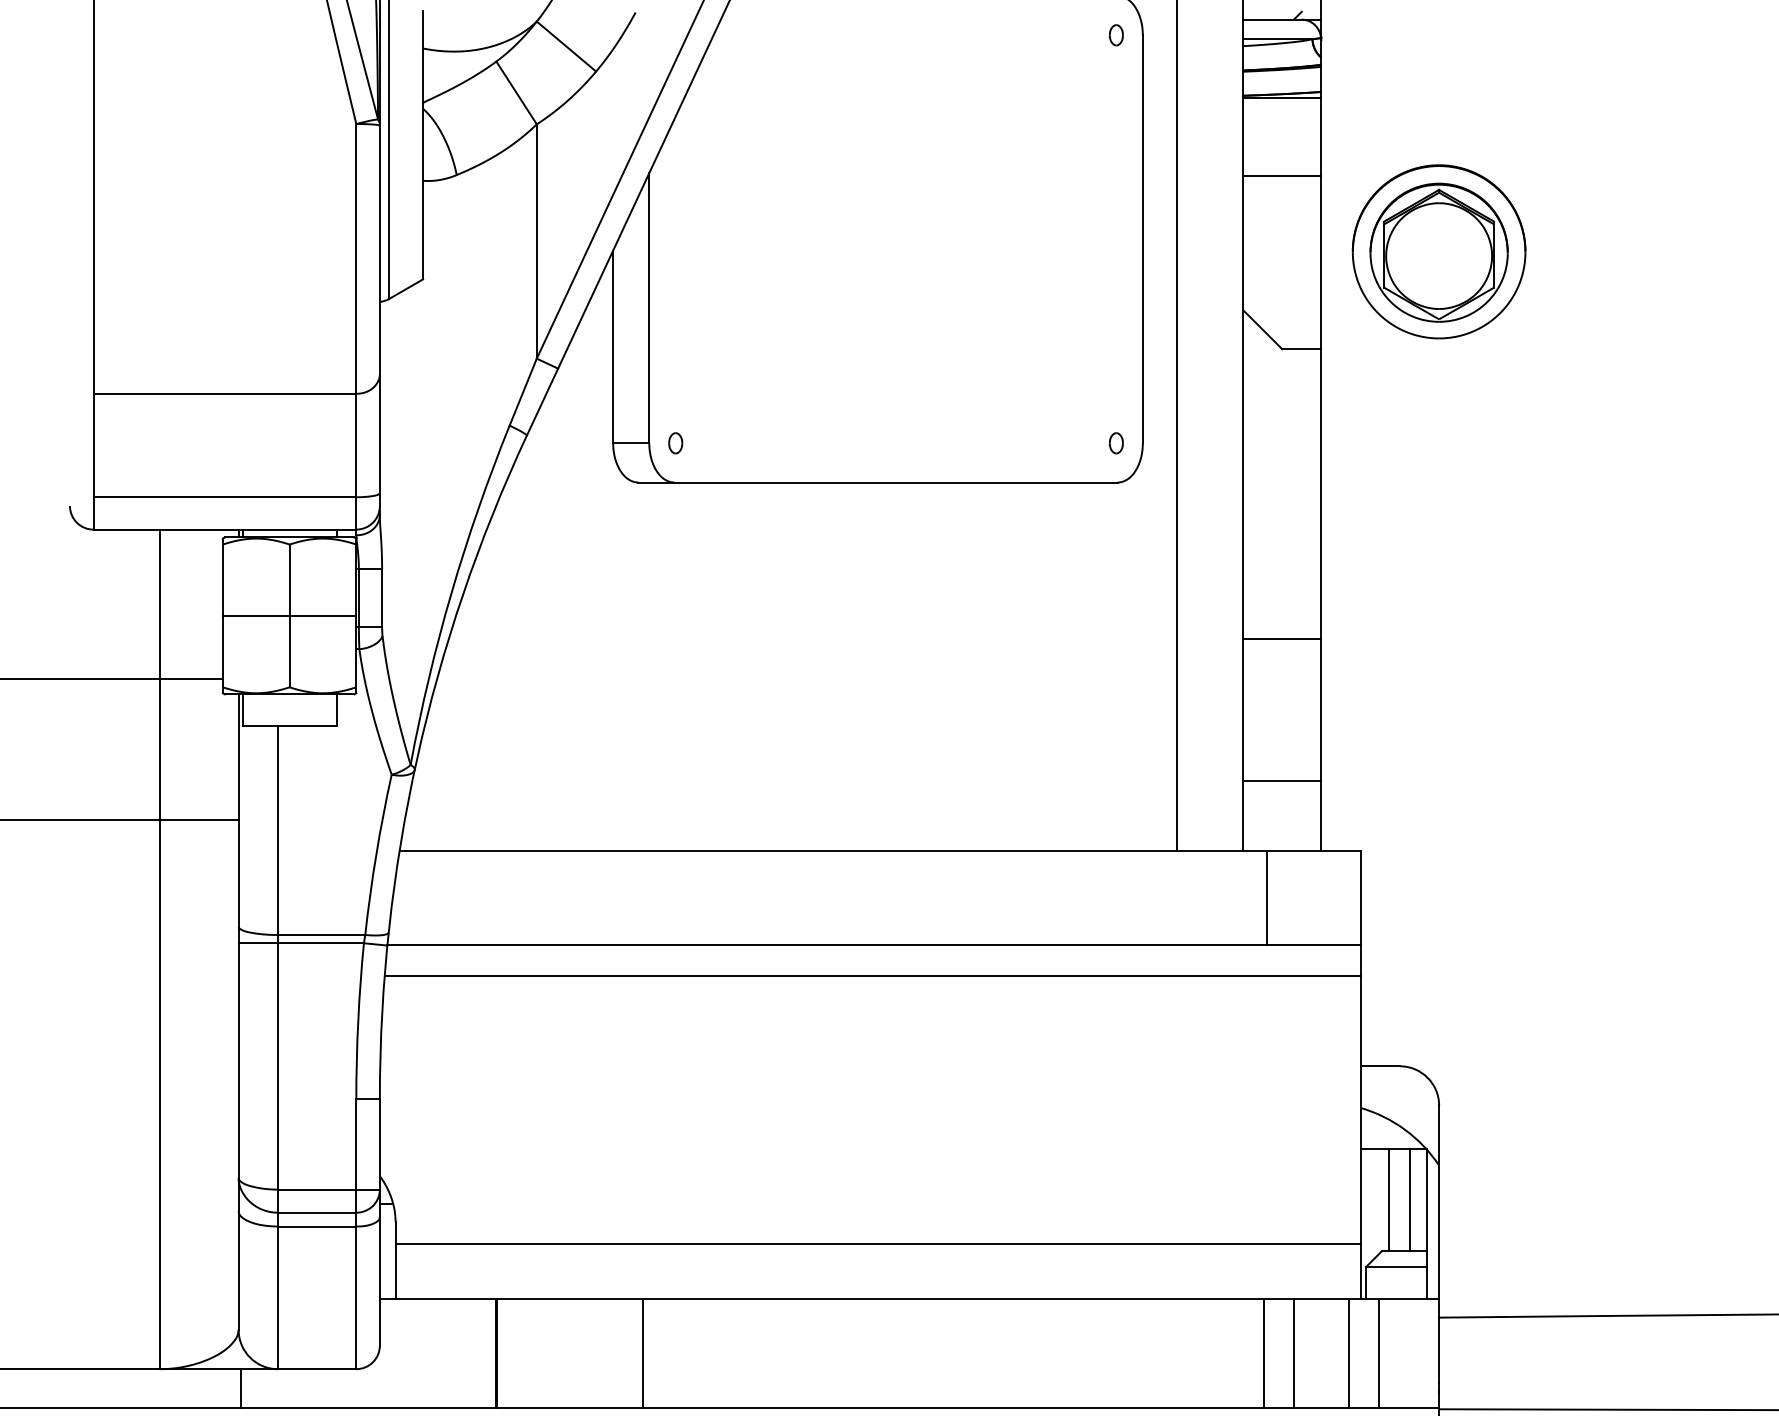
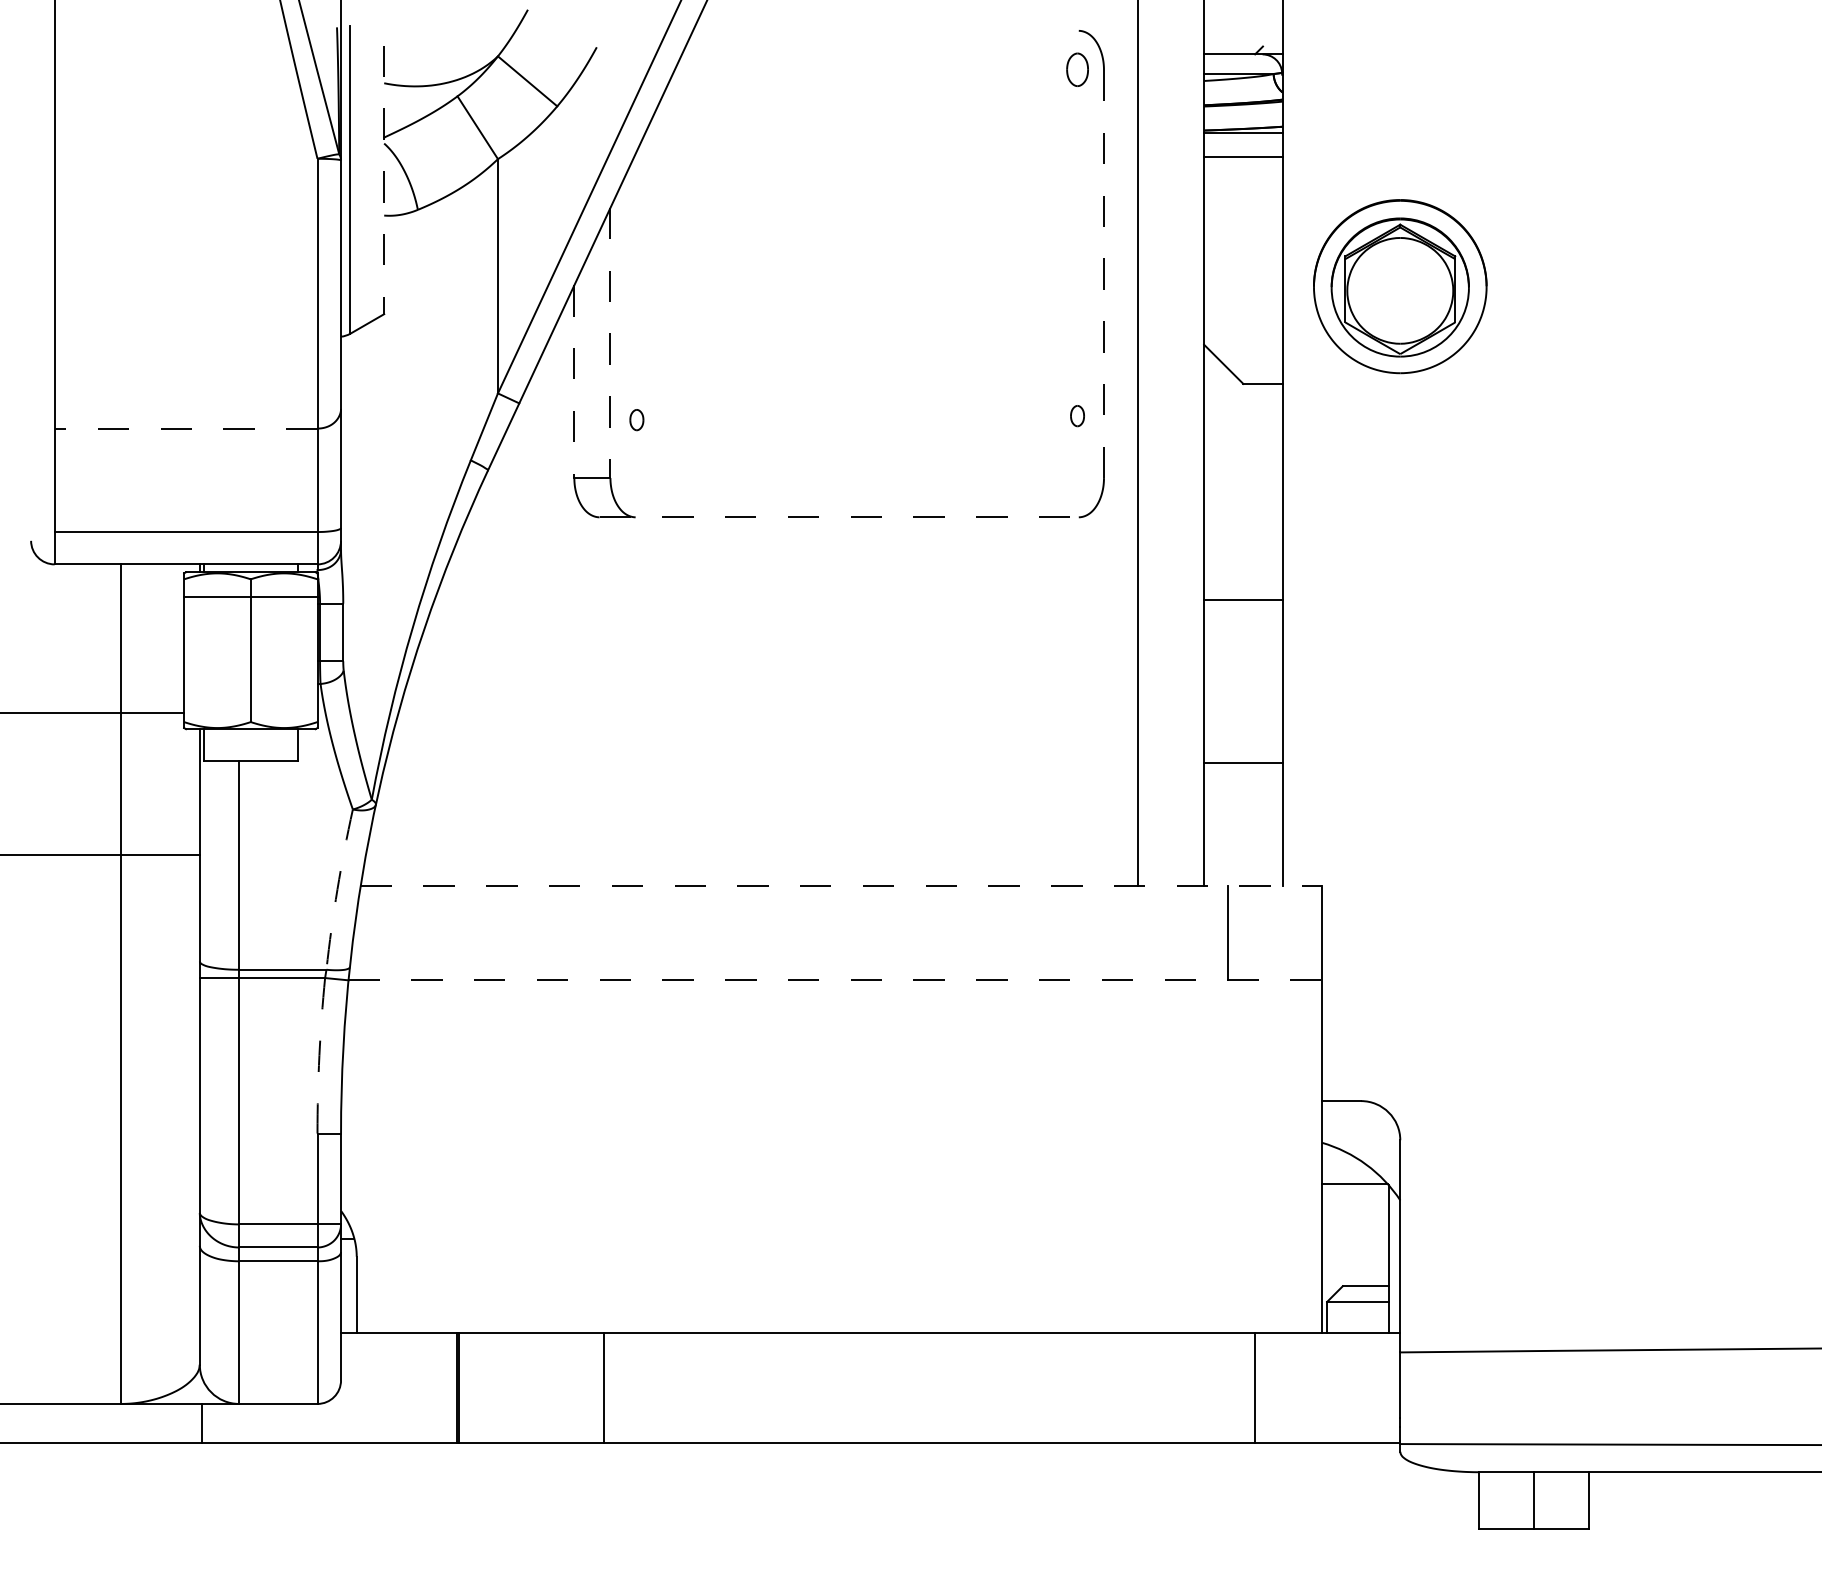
part: (1116, 35) -> (1077, 70), size x1.6
line: (423, 145) -> (384, 180), solid -> dashed
line: (1282, 176) -> (1243, 157), moved
line: (1142, 238) -> (1103, 273), solid -> dashed
line: (649, 308) -> (610, 343), solid -> dashed
line: (613, 347) -> (574, 382), solid -> dashed
line: (224, 393) -> (185, 428), solid -> dashed
part: (675, 443) -> (636, 420), moved
part: (1116, 443) -> (1077, 416), moved
line: (878, 482) -> (839, 517), solid -> dashed
line: (289, 615) -> (250, 596), moved
line: (1282, 639) -> (1243, 600), moved
line: (1282, 780) -> (1243, 763), moved
line: (880, 851) -> (841, 886), solid -> dashed
arc: (376, 854) -> (337, 889), solid -> dashed
line: (874, 945) -> (835, 980), solid -> dashed
line: (872, 975) -> (833, 1010), removed
arc: (358, 1020) -> (319, 1055), solid -> dashed
line: (1389, 1200) -> (1350, 1235), removed
line: (1410, 1200) -> (1371, 1235), removed
line: (877, 1243) -> (838, 1278), removed
line: (1264, 1353) -> (1225, 1388), removed
line: (1349, 1353) -> (1310, 1388), removed
line: (1379, 1353) -> (1340, 1388), removed

